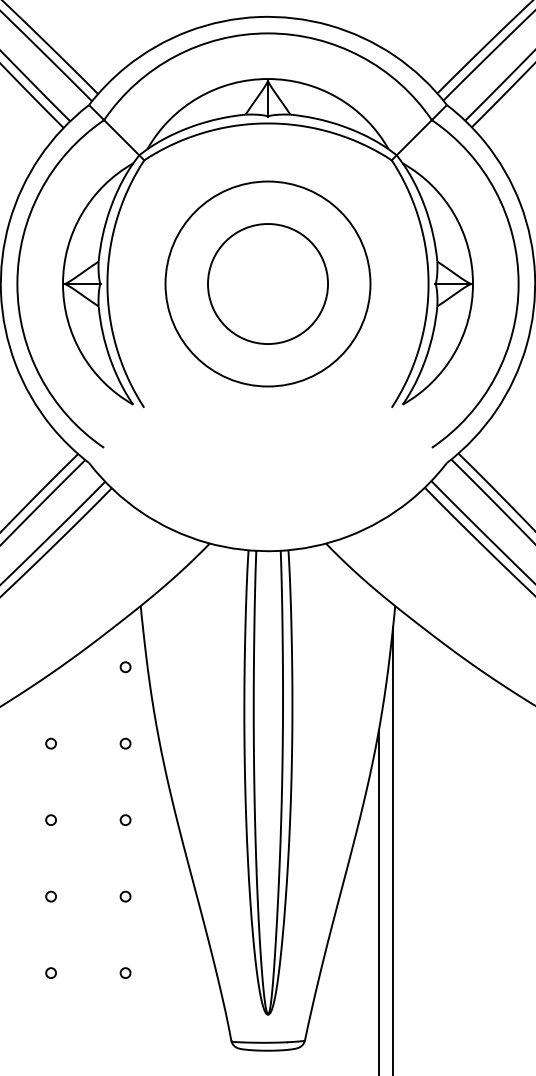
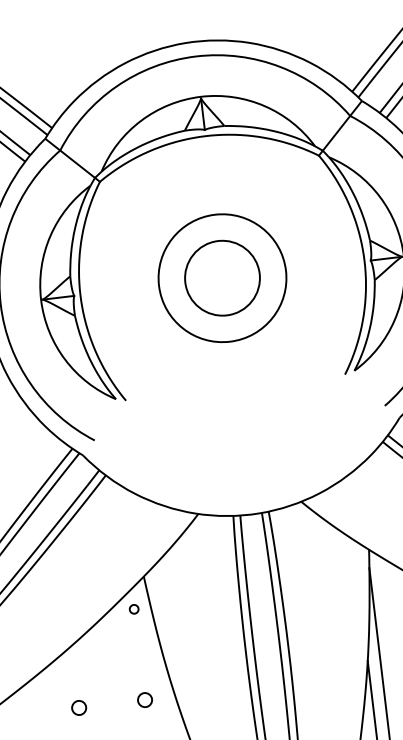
circle: (267, 283) -> (222, 277), size x0.7
circle: (268, 284) -> (222, 278), size x0.7
circle: (125, 667) -> (134, 609), moved
circle: (50, 743) -> (78, 707), size x1.6
circle: (125, 743) -> (144, 699), size x1.6

